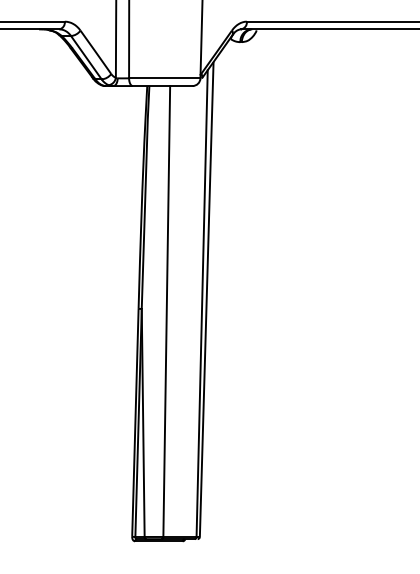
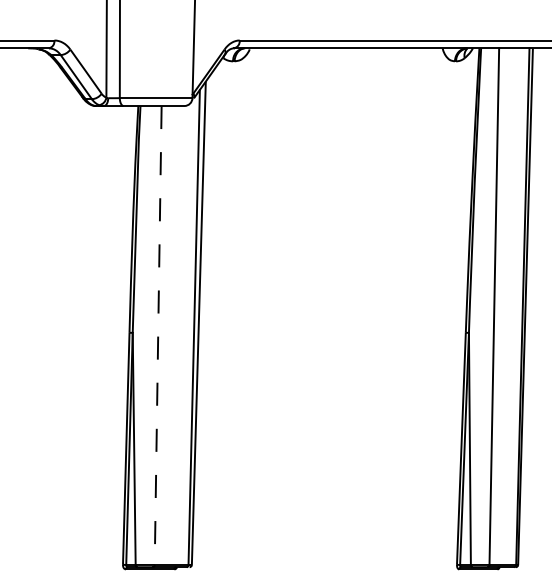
line: (167, 311) -> (158, 335), solid -> dashed

